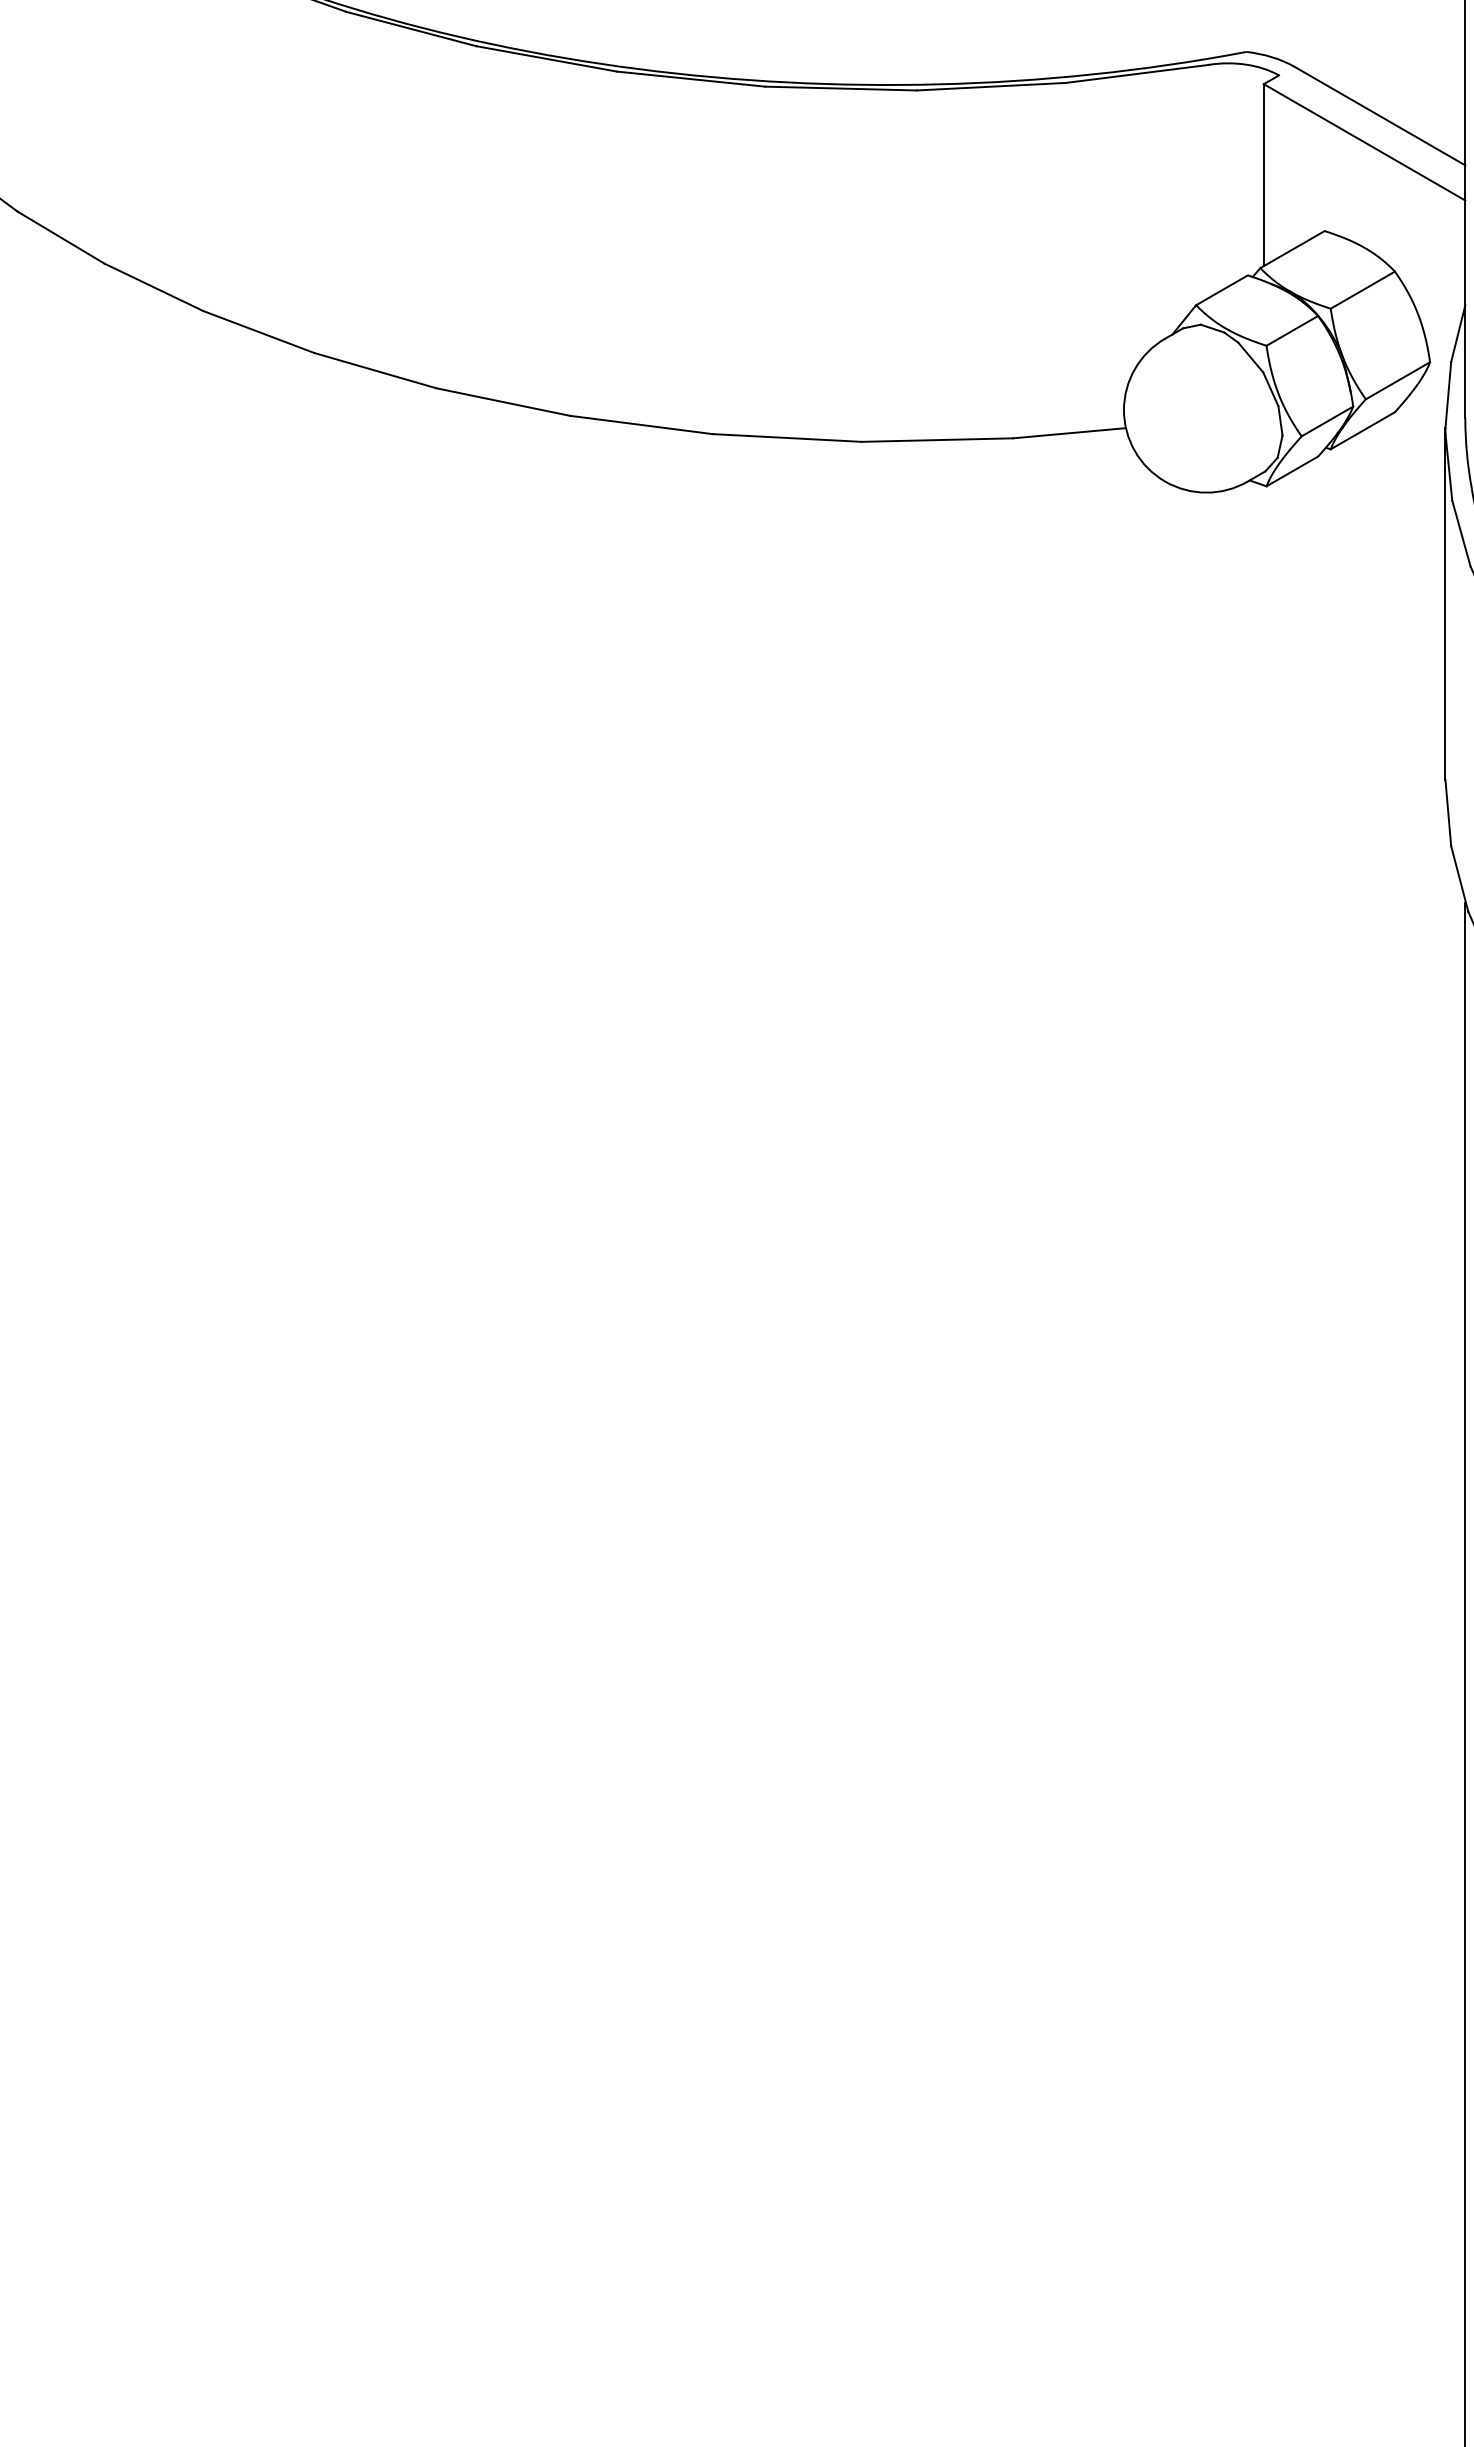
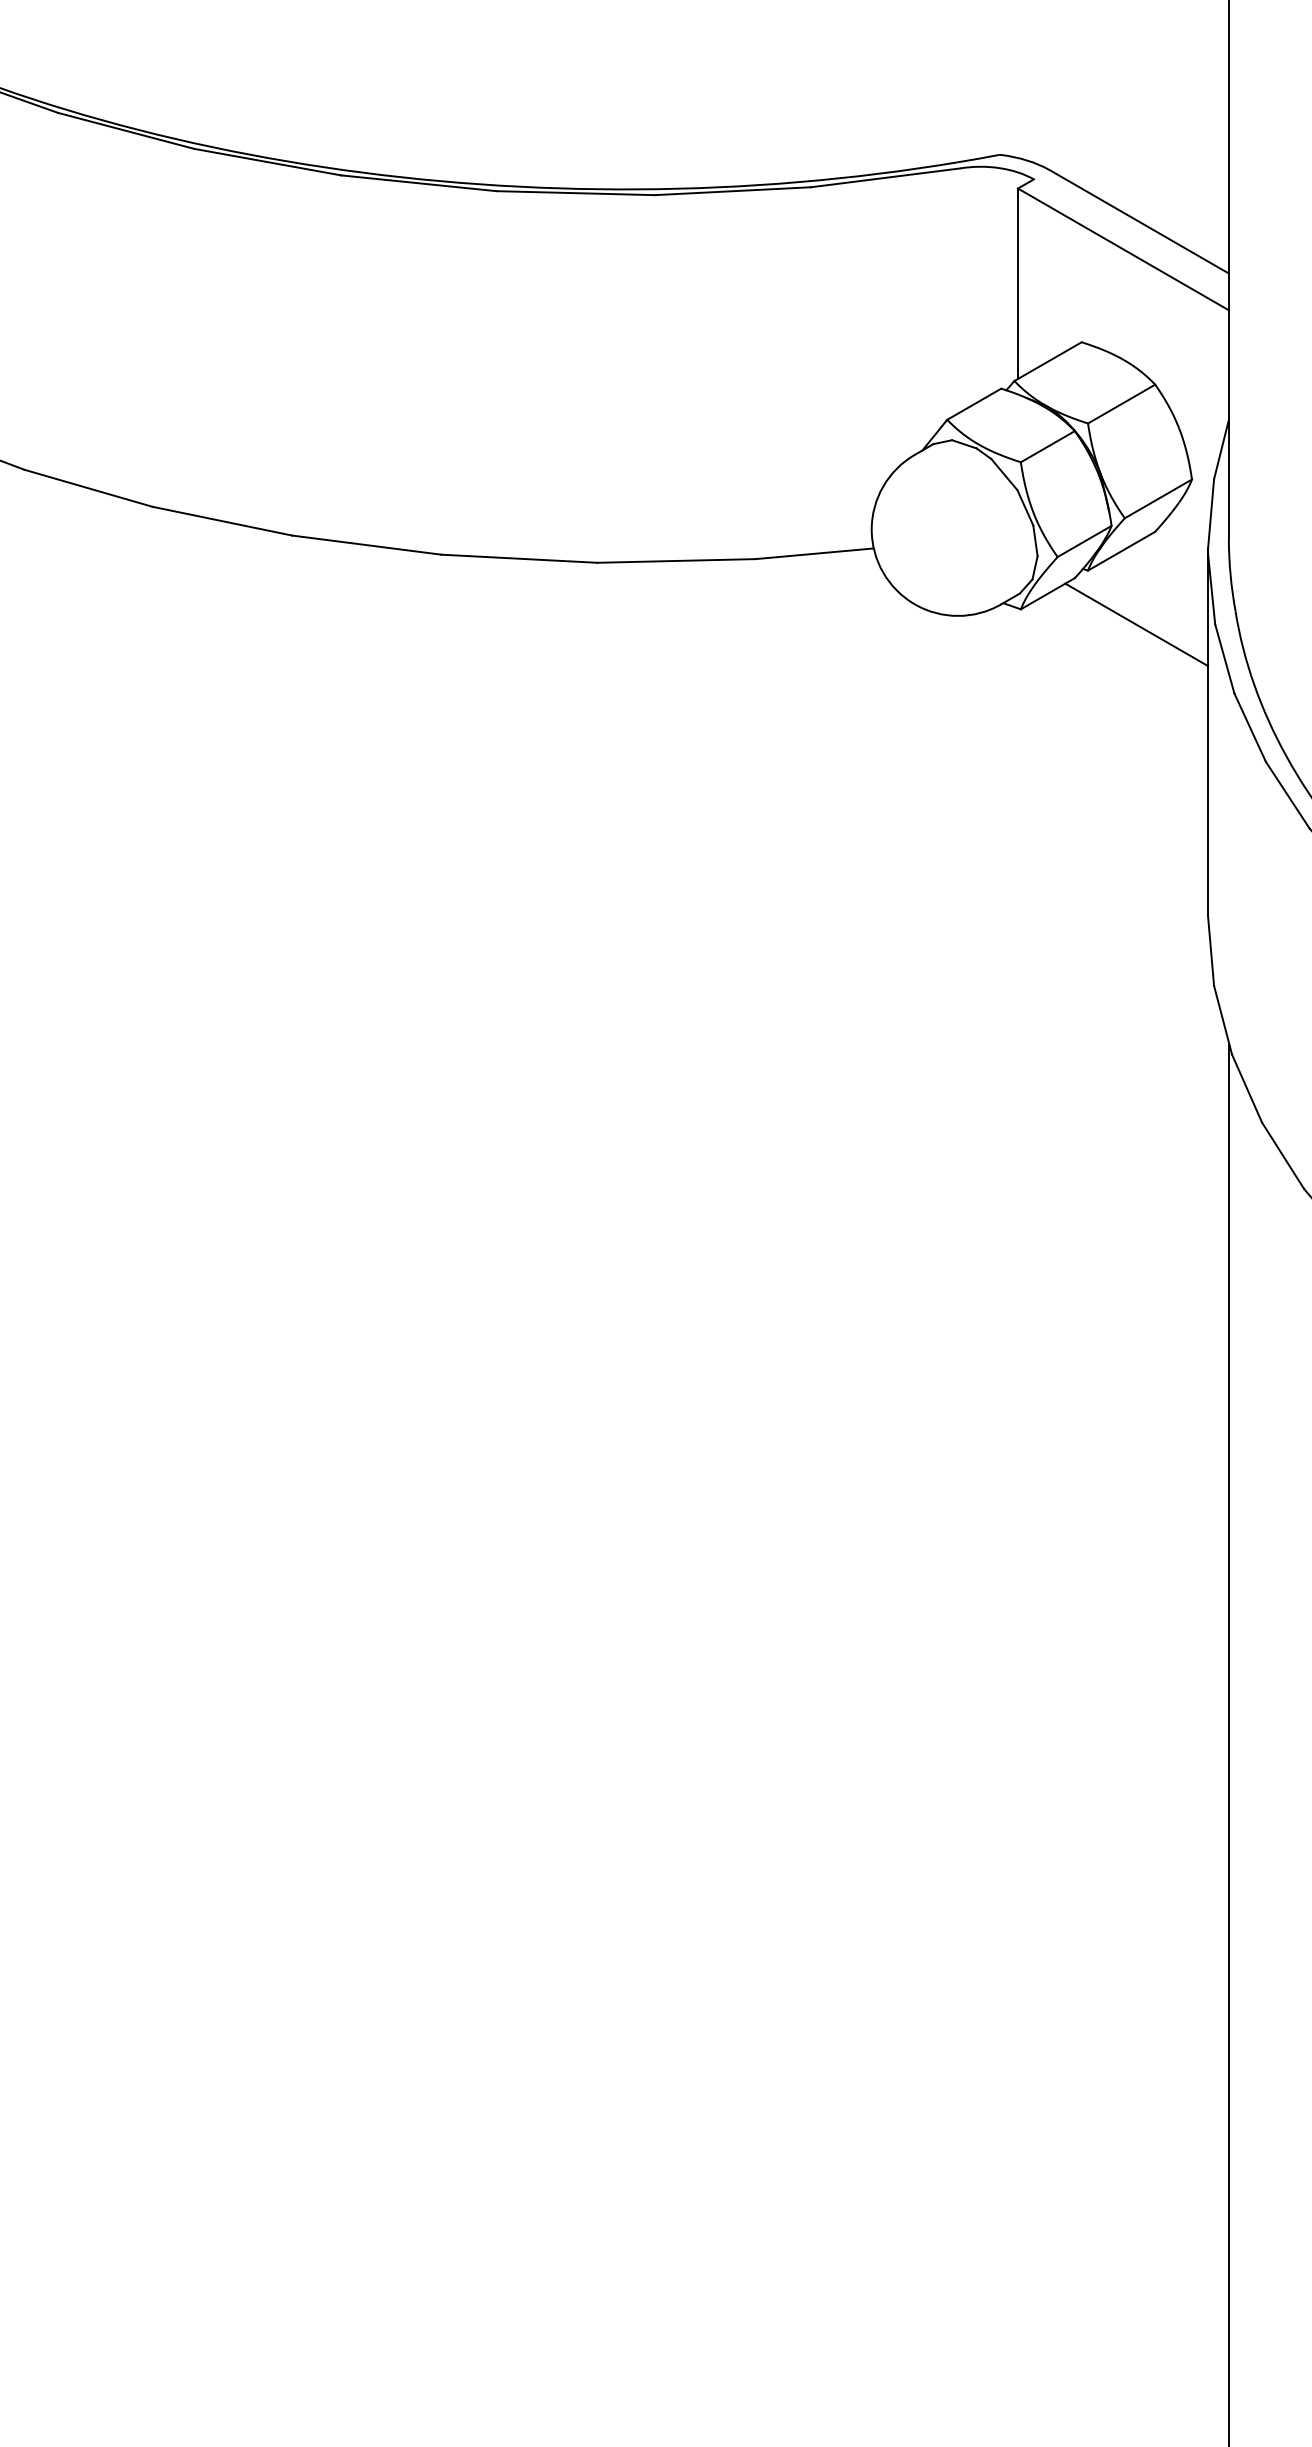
line: (1377, 500) -> (1136, 624), added

